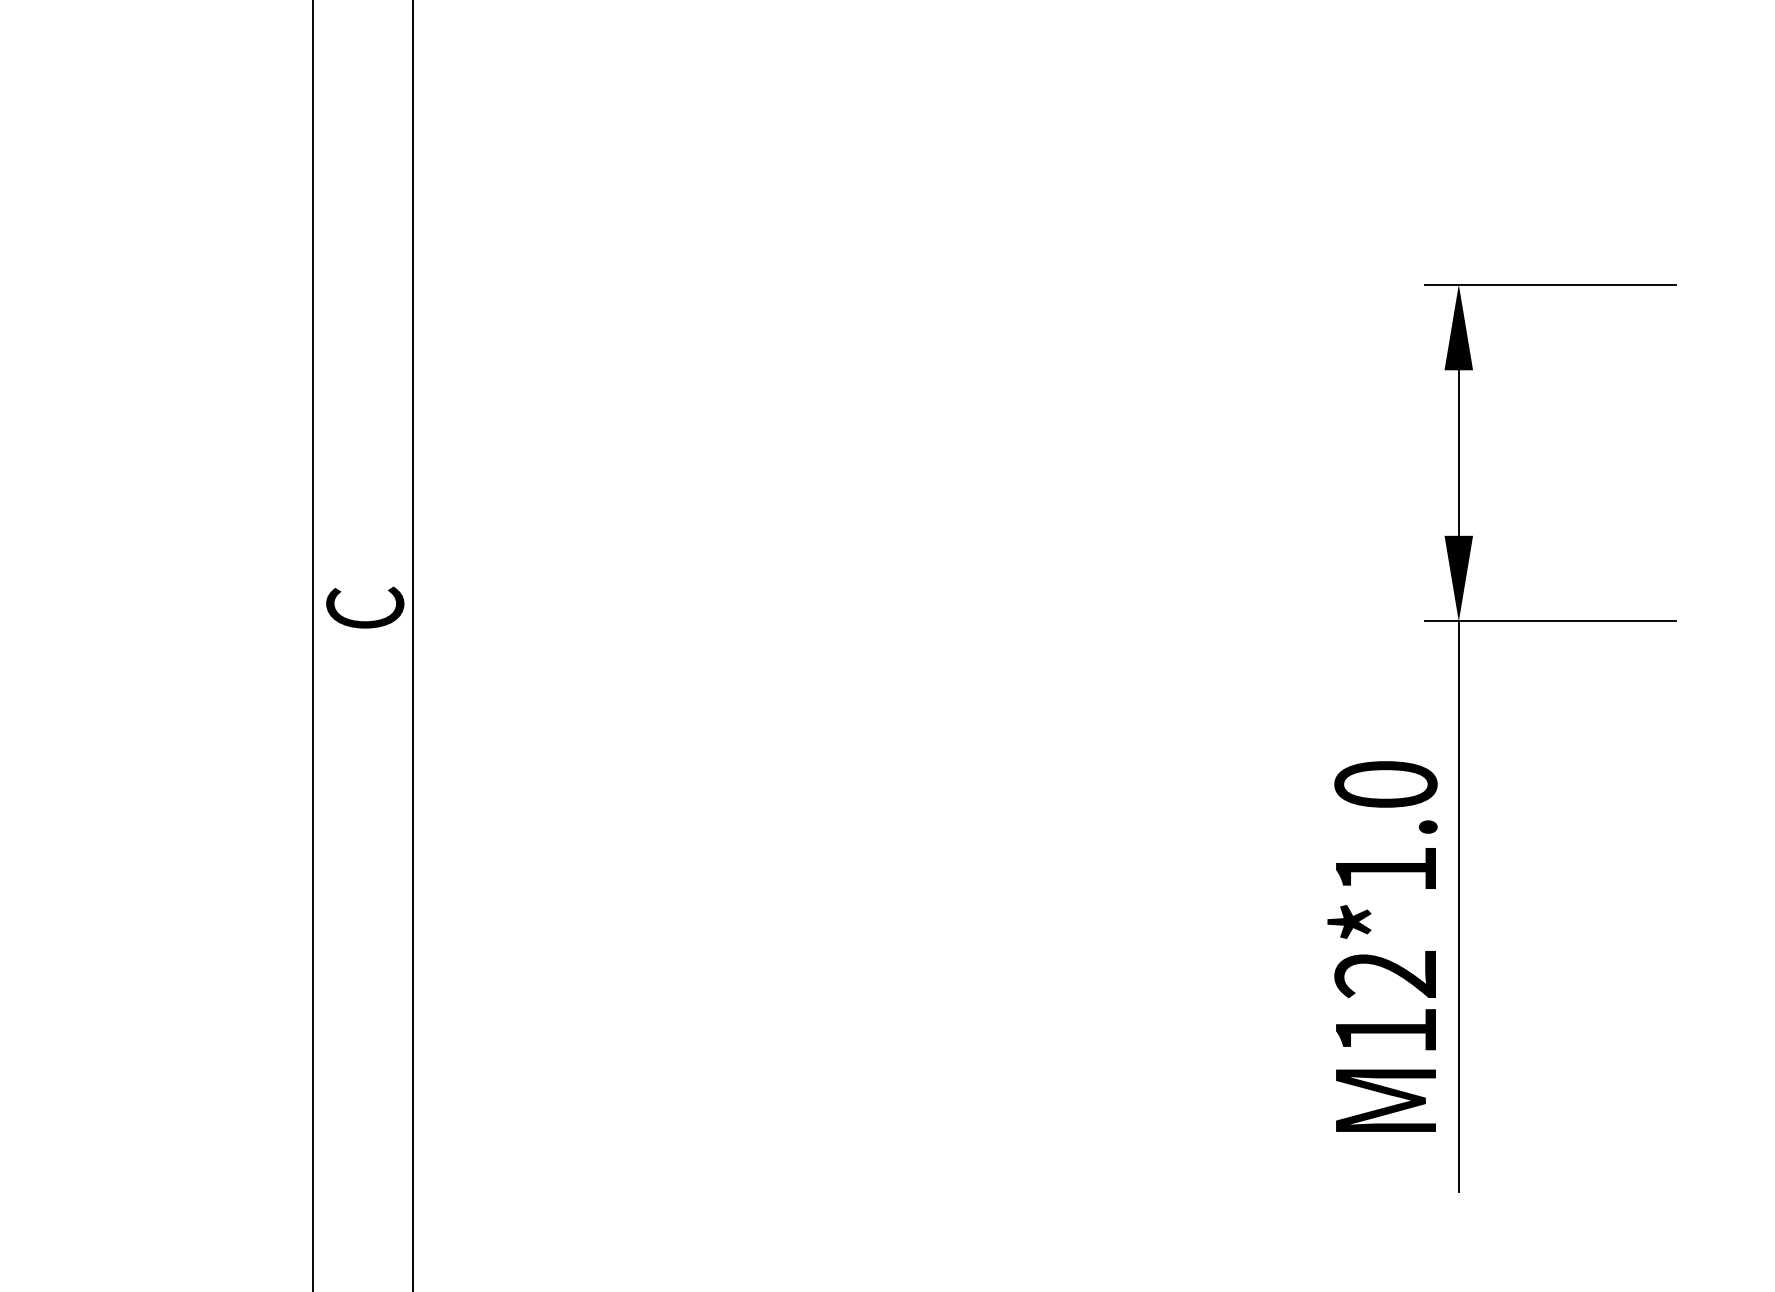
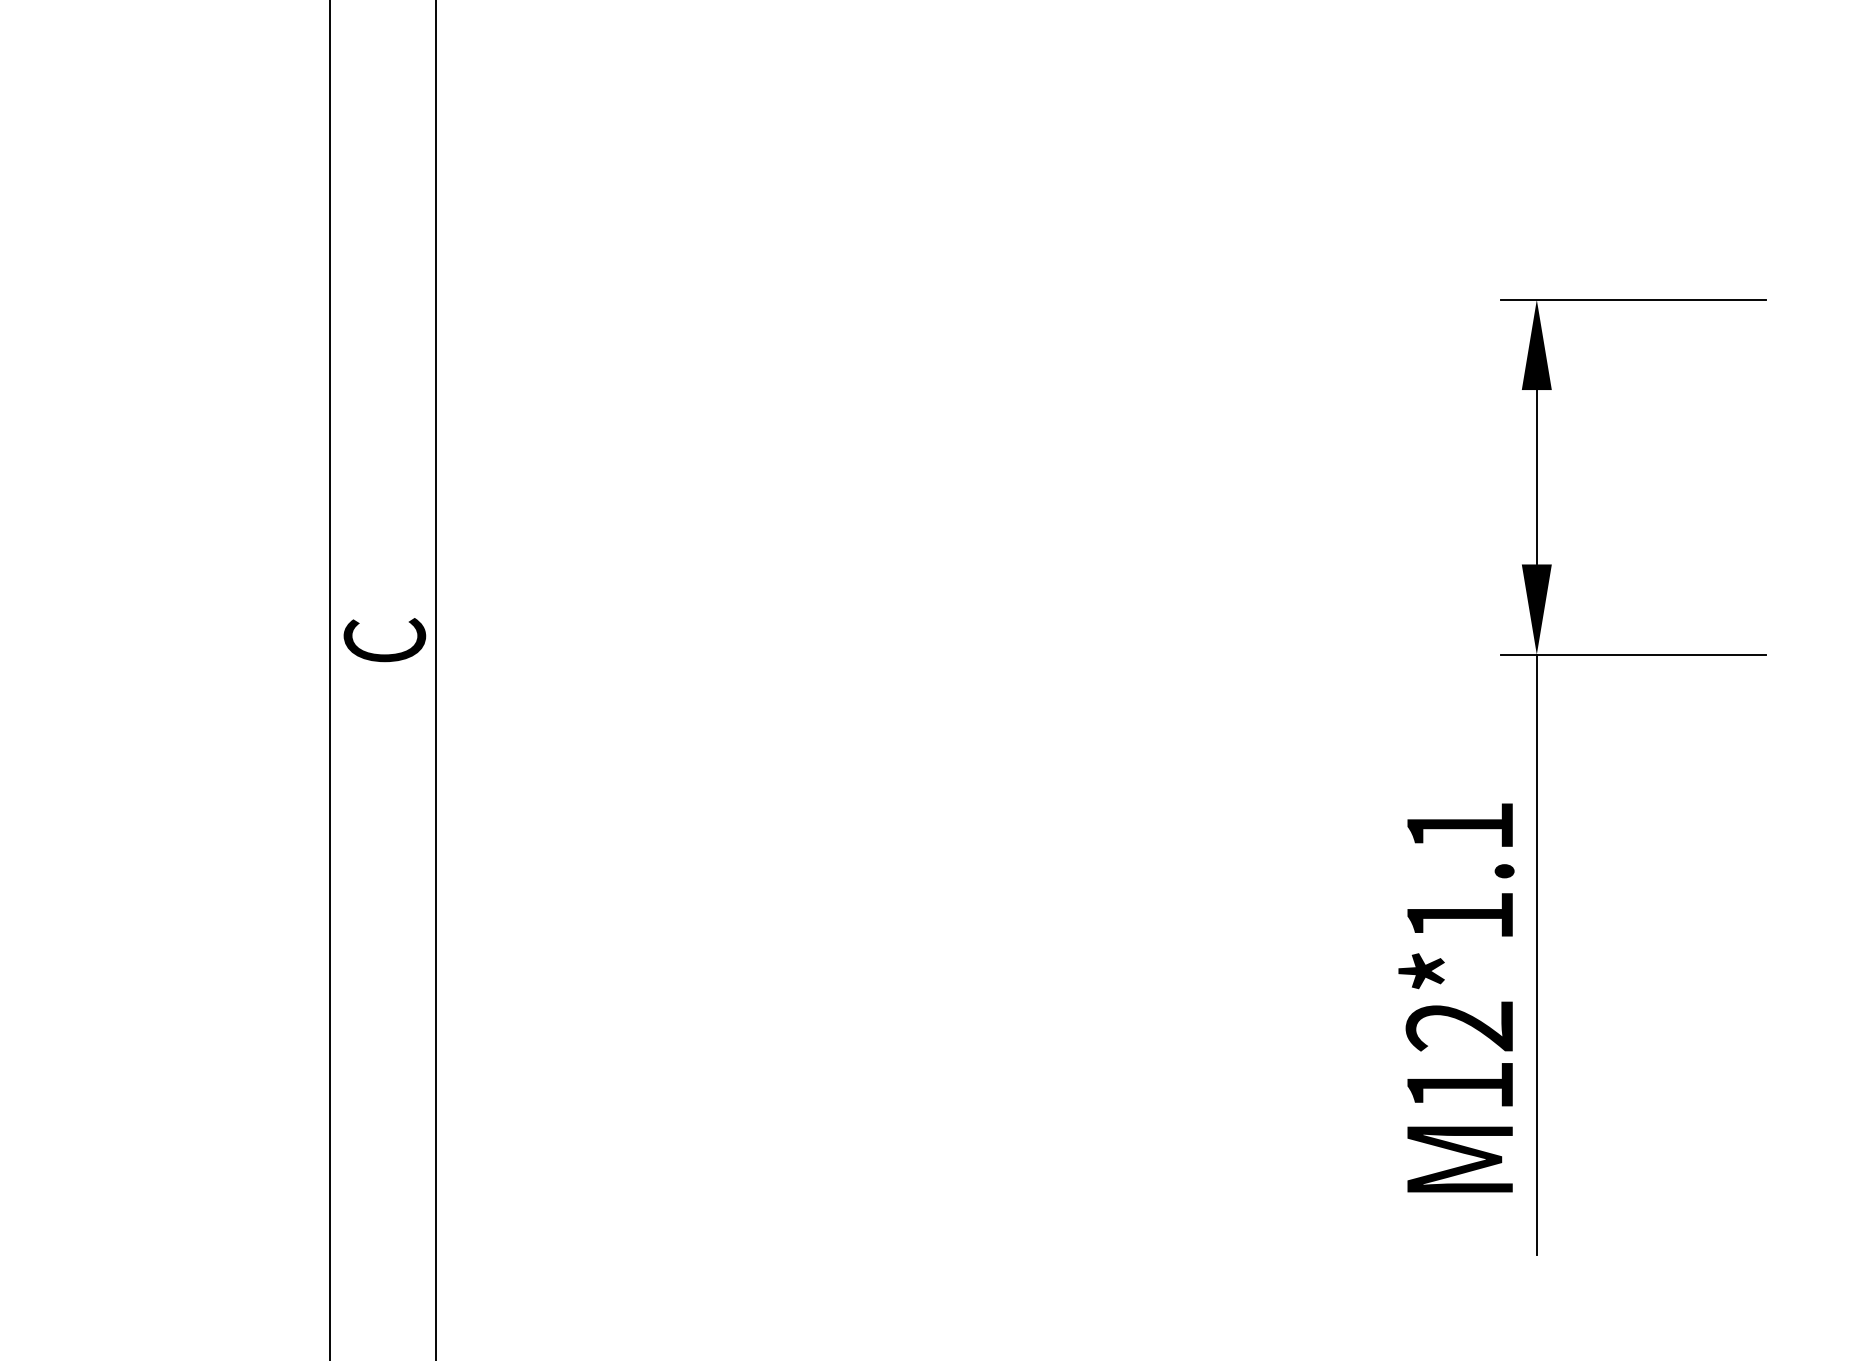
text: (1385, 784) -> (1459, 826), M12*1.0 -> M12*1.1

